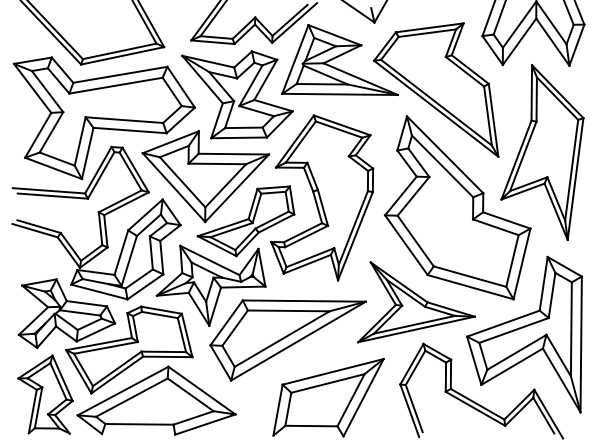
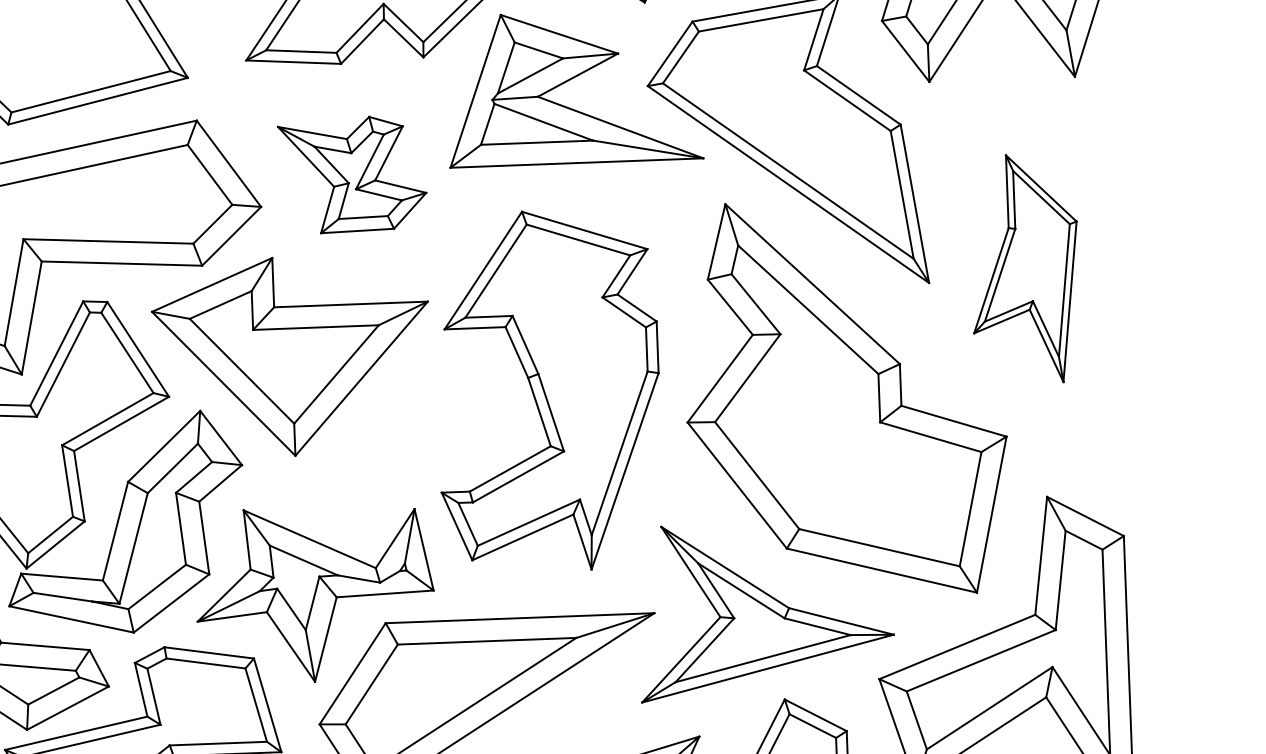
part: (237, 94) -> (352, 173), size x0.6
part: (542, 152) -> (1025, 269), size x0.6
part: (245, 221) -> (383, 450), removed

